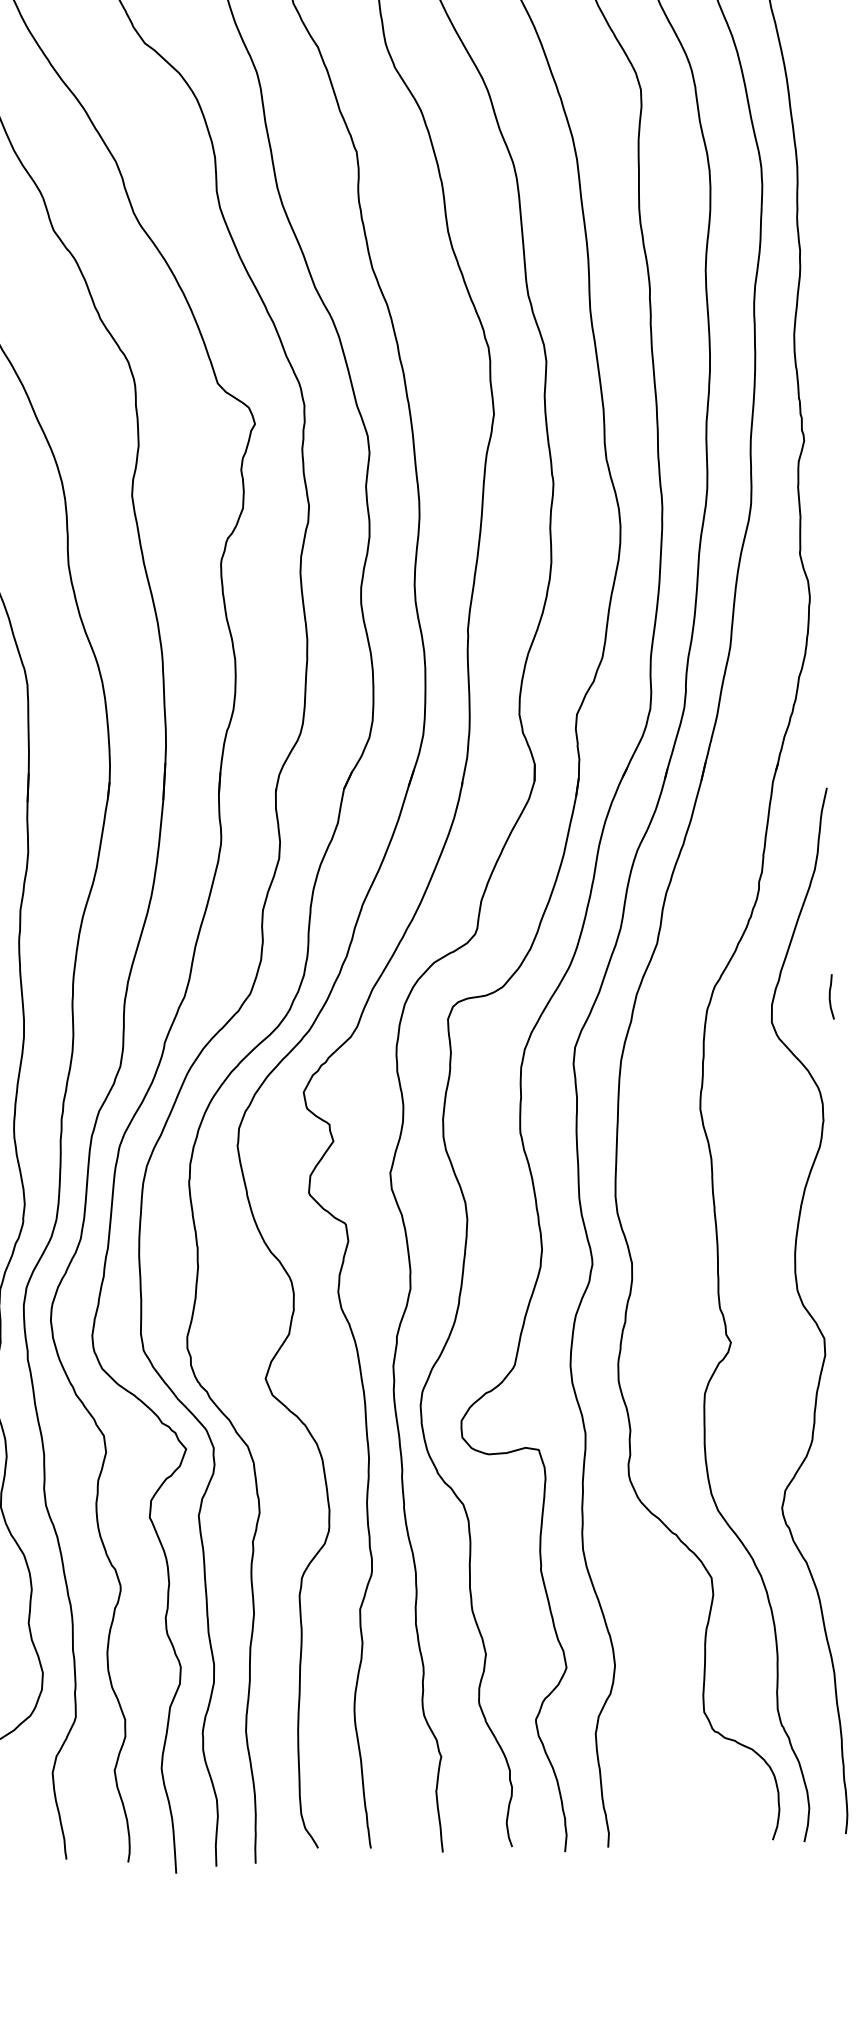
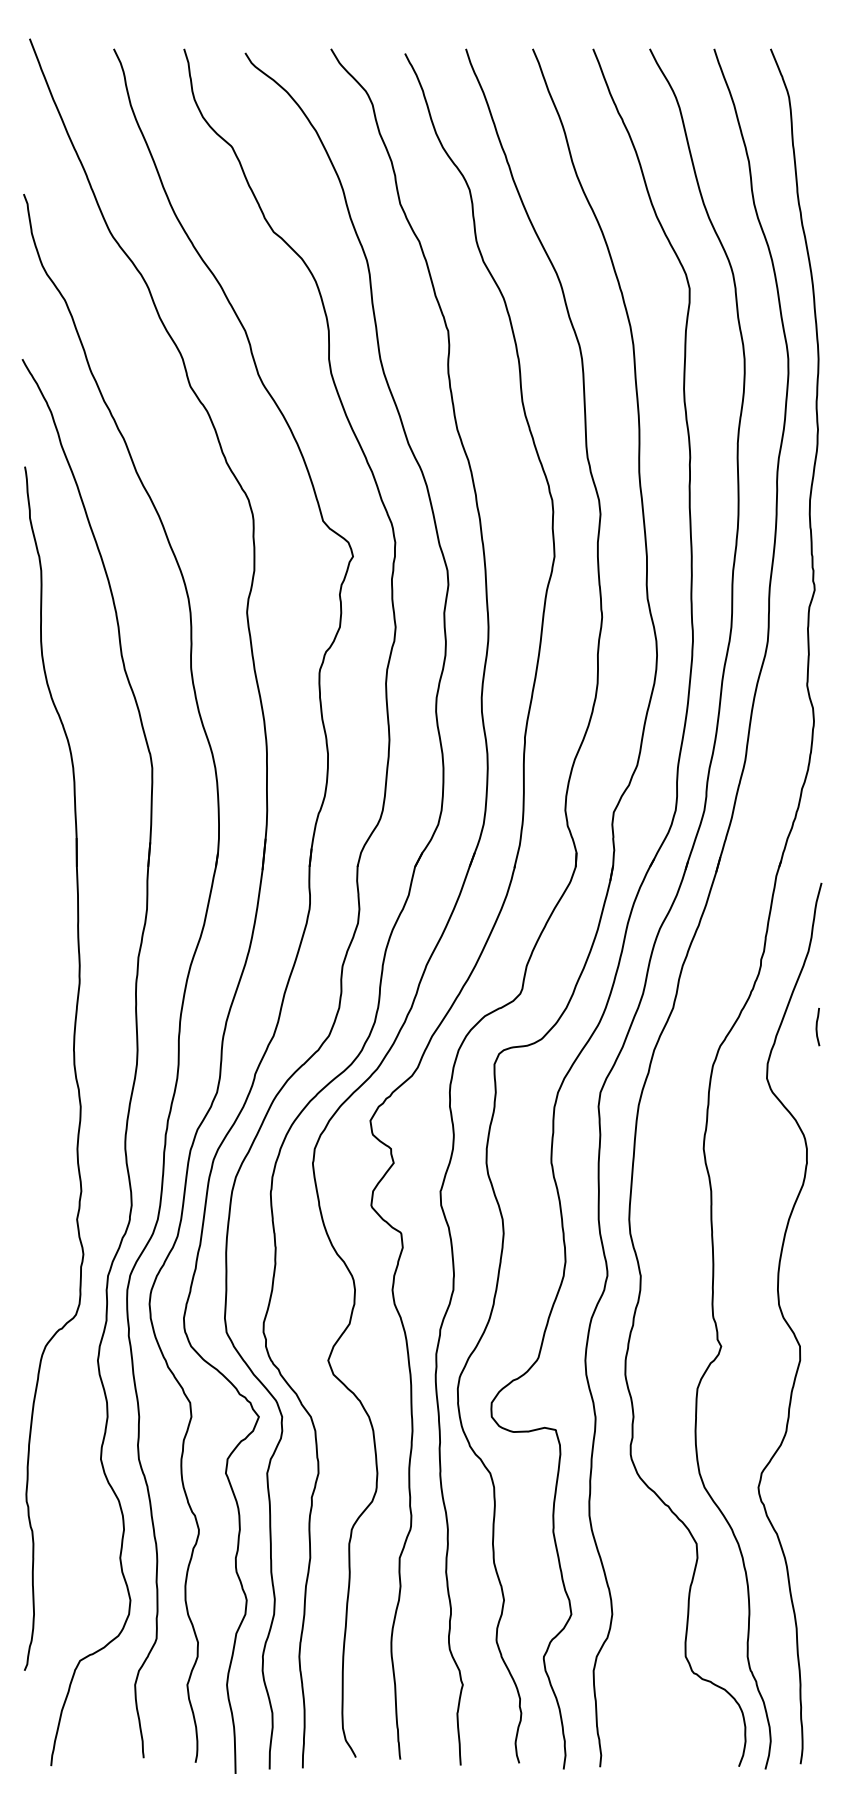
curve: (830, 997) -> (817, 1027), moved

